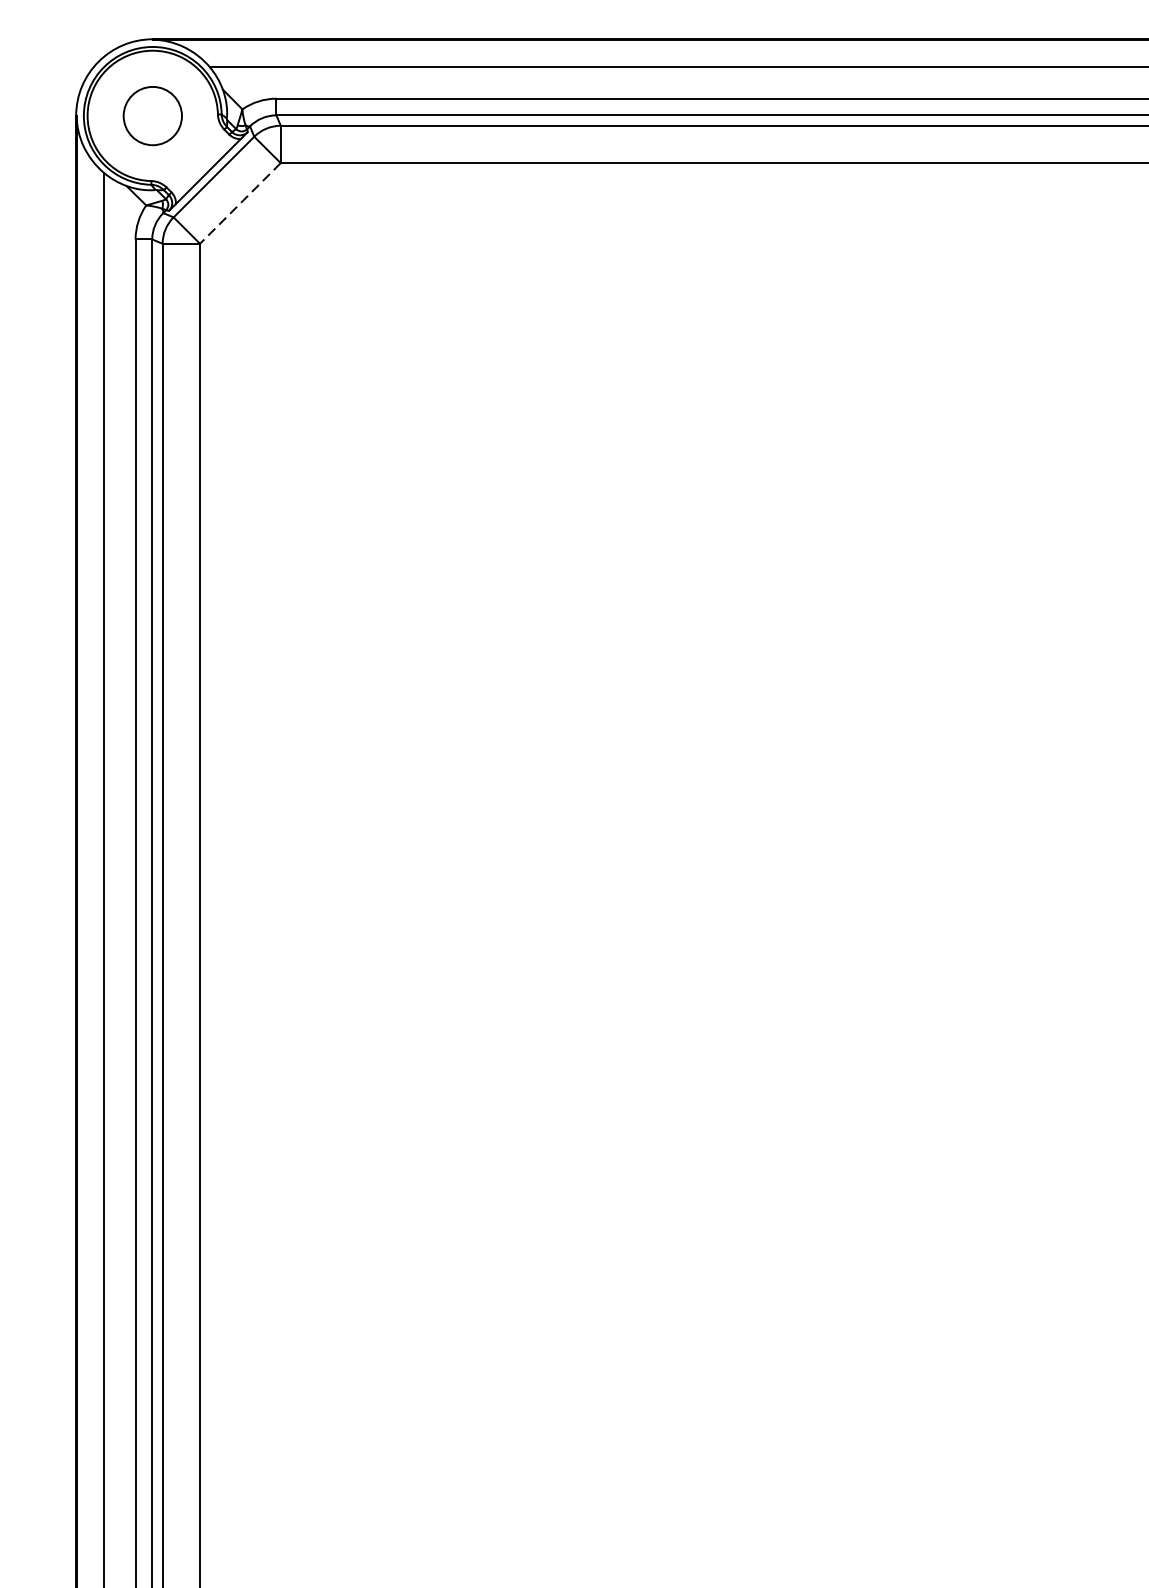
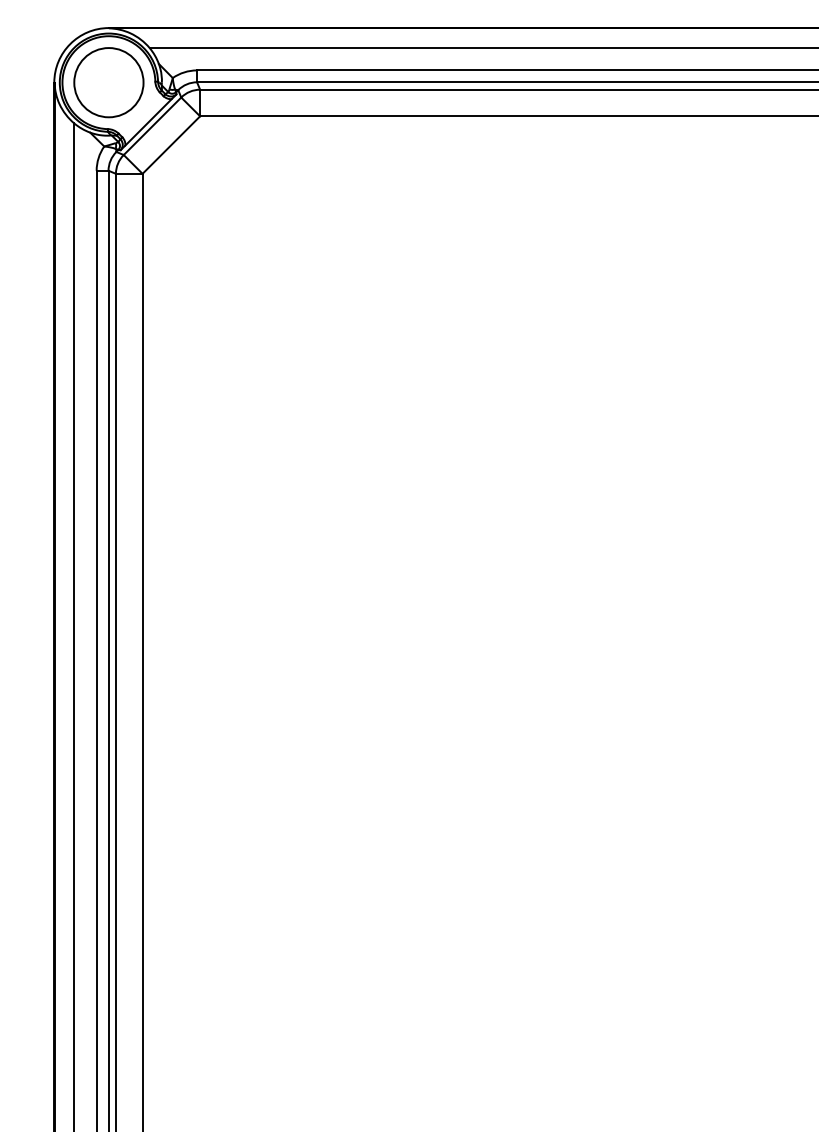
circle: (152, 115) -> (108, 82), size x1.67
line: (240, 204) -> (171, 145), dashed -> solid

